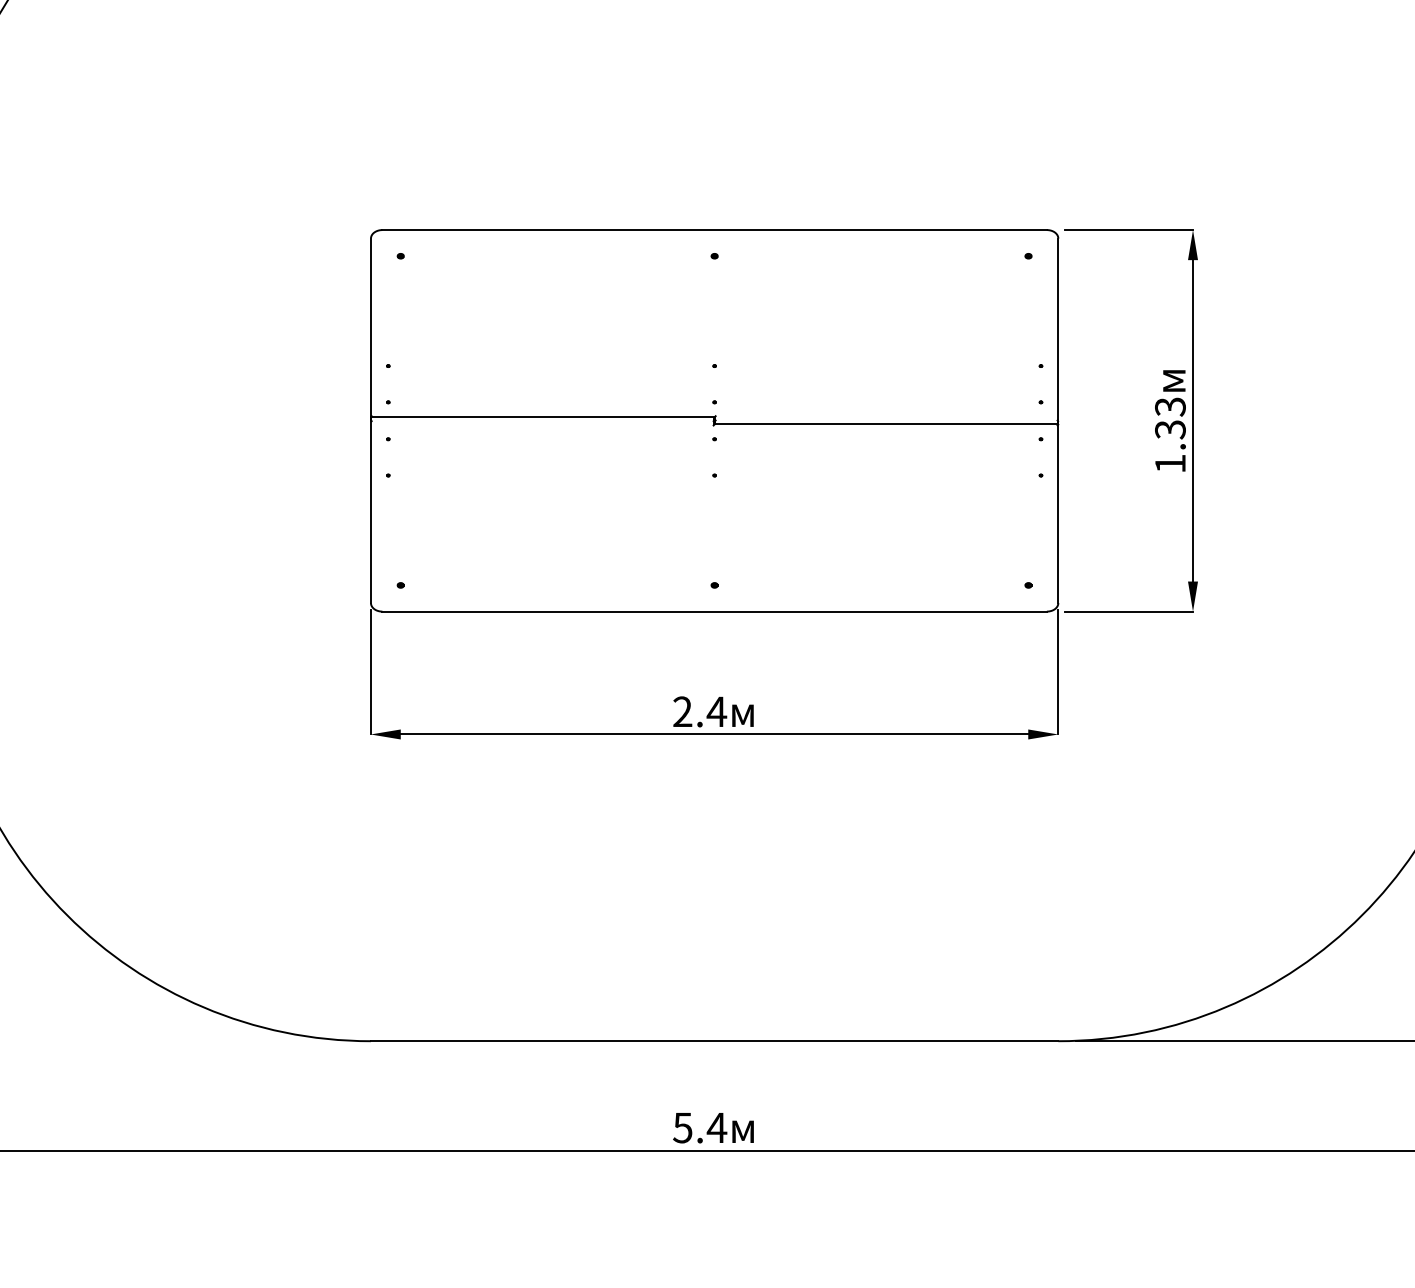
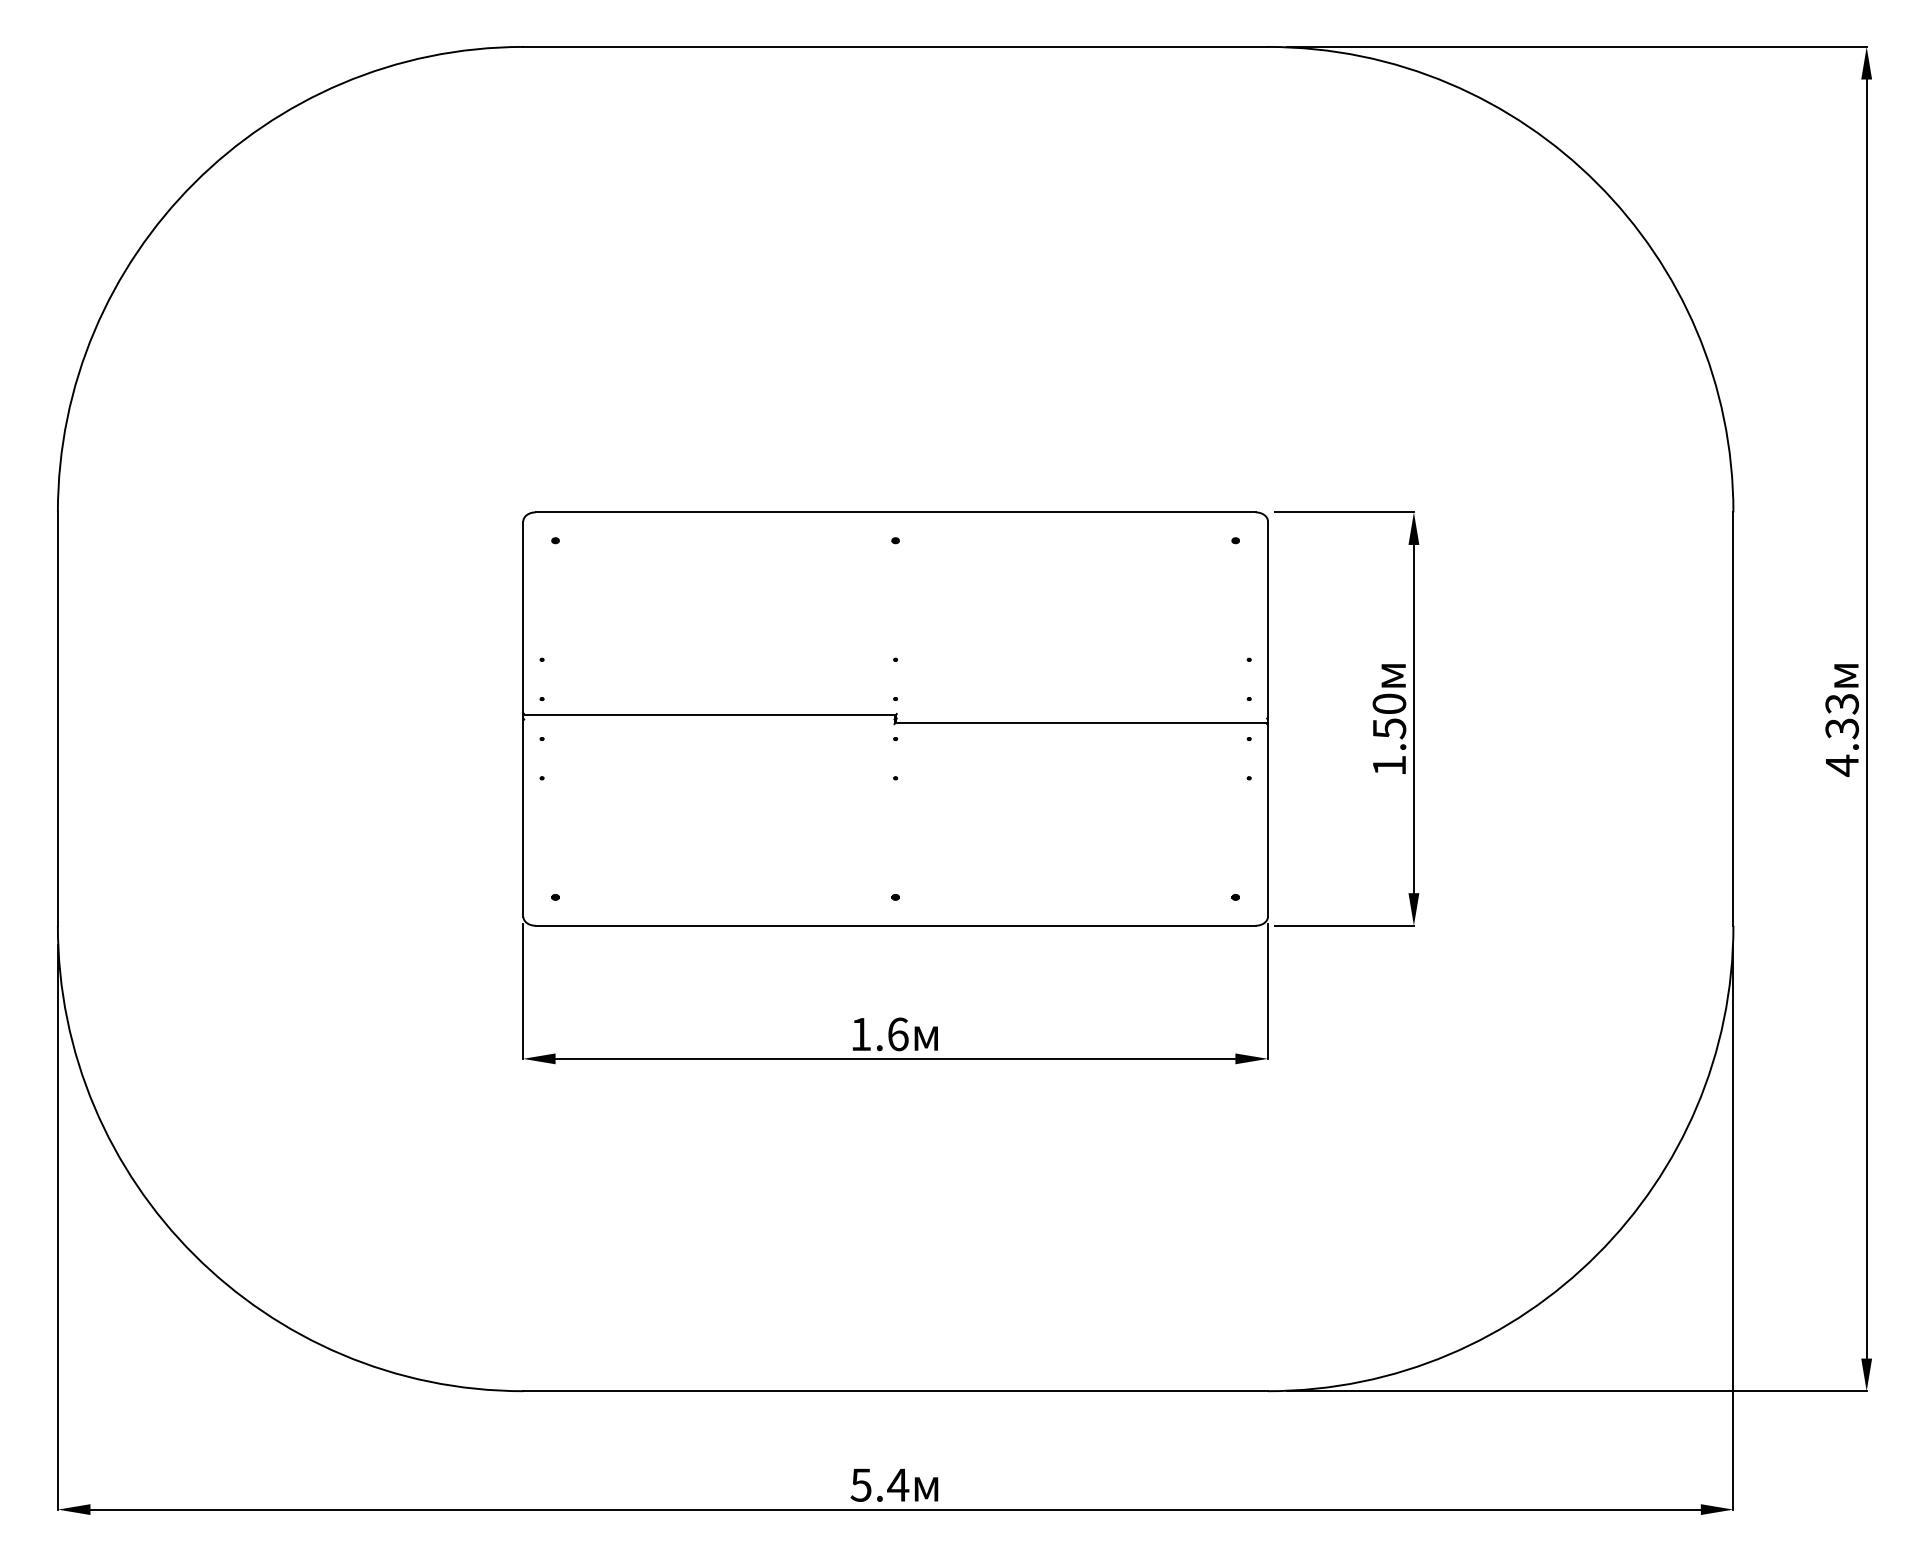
text: (1170, 418) -> (1389, 716), 1.33 -> 1.50
text: (700, 711) -> (880, 1034), 2.4 -> 1.6

